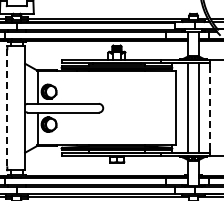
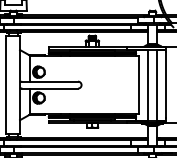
line: (7, 108) -> (6, 85), dashed -> solid
line: (209, 108) -> (165, 85), dashed -> solid

